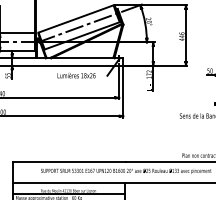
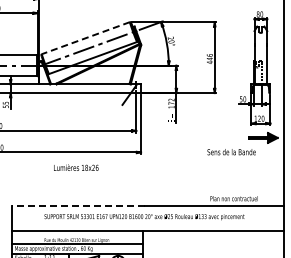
line: (75, 19) -> (85, 38), solid -> dashed
text: (76, 75) -> (76, 167), moved
line: (69, 162) -> (77, 206), solid -> dashed

